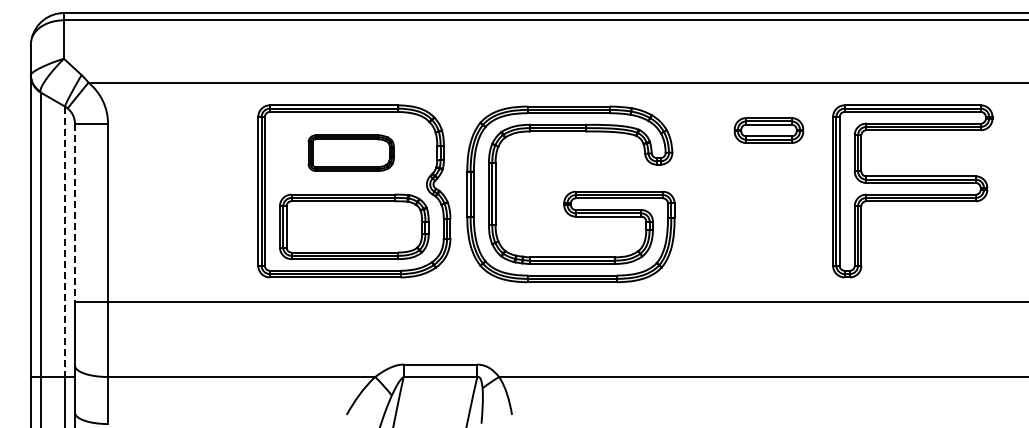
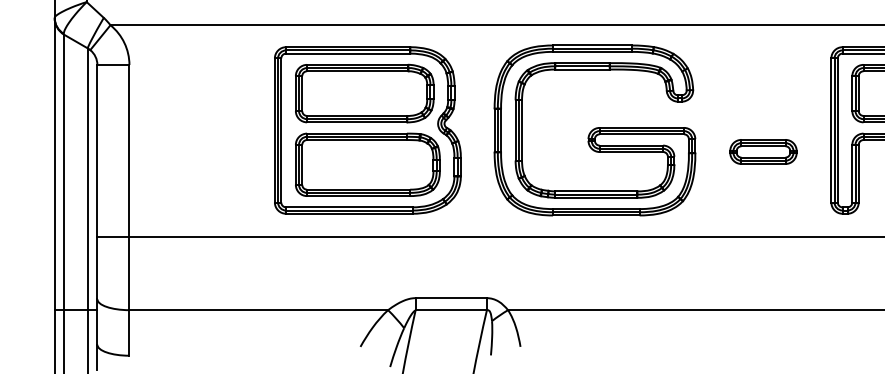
part: (768, 130) -> (762, 151), moved
part: (351, 152) -> (365, 92), size x1.67
part: (570, 194) -> (594, 130), moved
line: (74, 212) -> (96, 150), dashed -> solid
line: (65, 242) -> (88, 179), dashed -> solid

